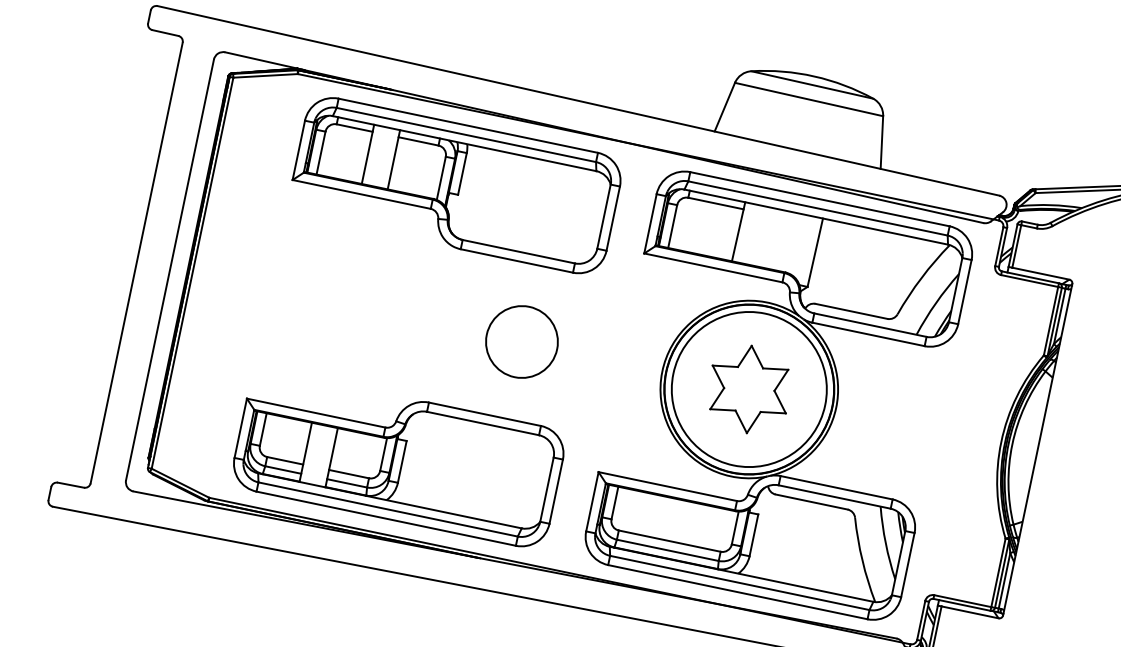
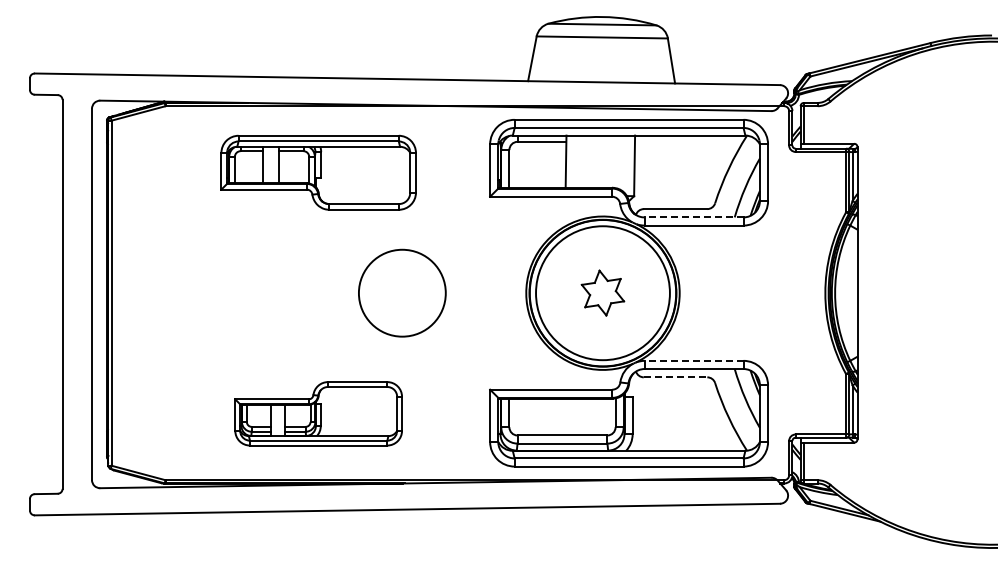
part: (455, 185) -> (318, 172), size x0.7
line: (870, 325) -> (694, 217), solid -> dashed
circle: (522, 342) -> (402, 293), size x1.4
part: (748, 388) -> (602, 292), size x0.6
part: (398, 458) -> (318, 413), size x0.6
line: (835, 487) -> (693, 360), solid -> dashed
line: (811, 502) -> (675, 377), solid -> dashed

